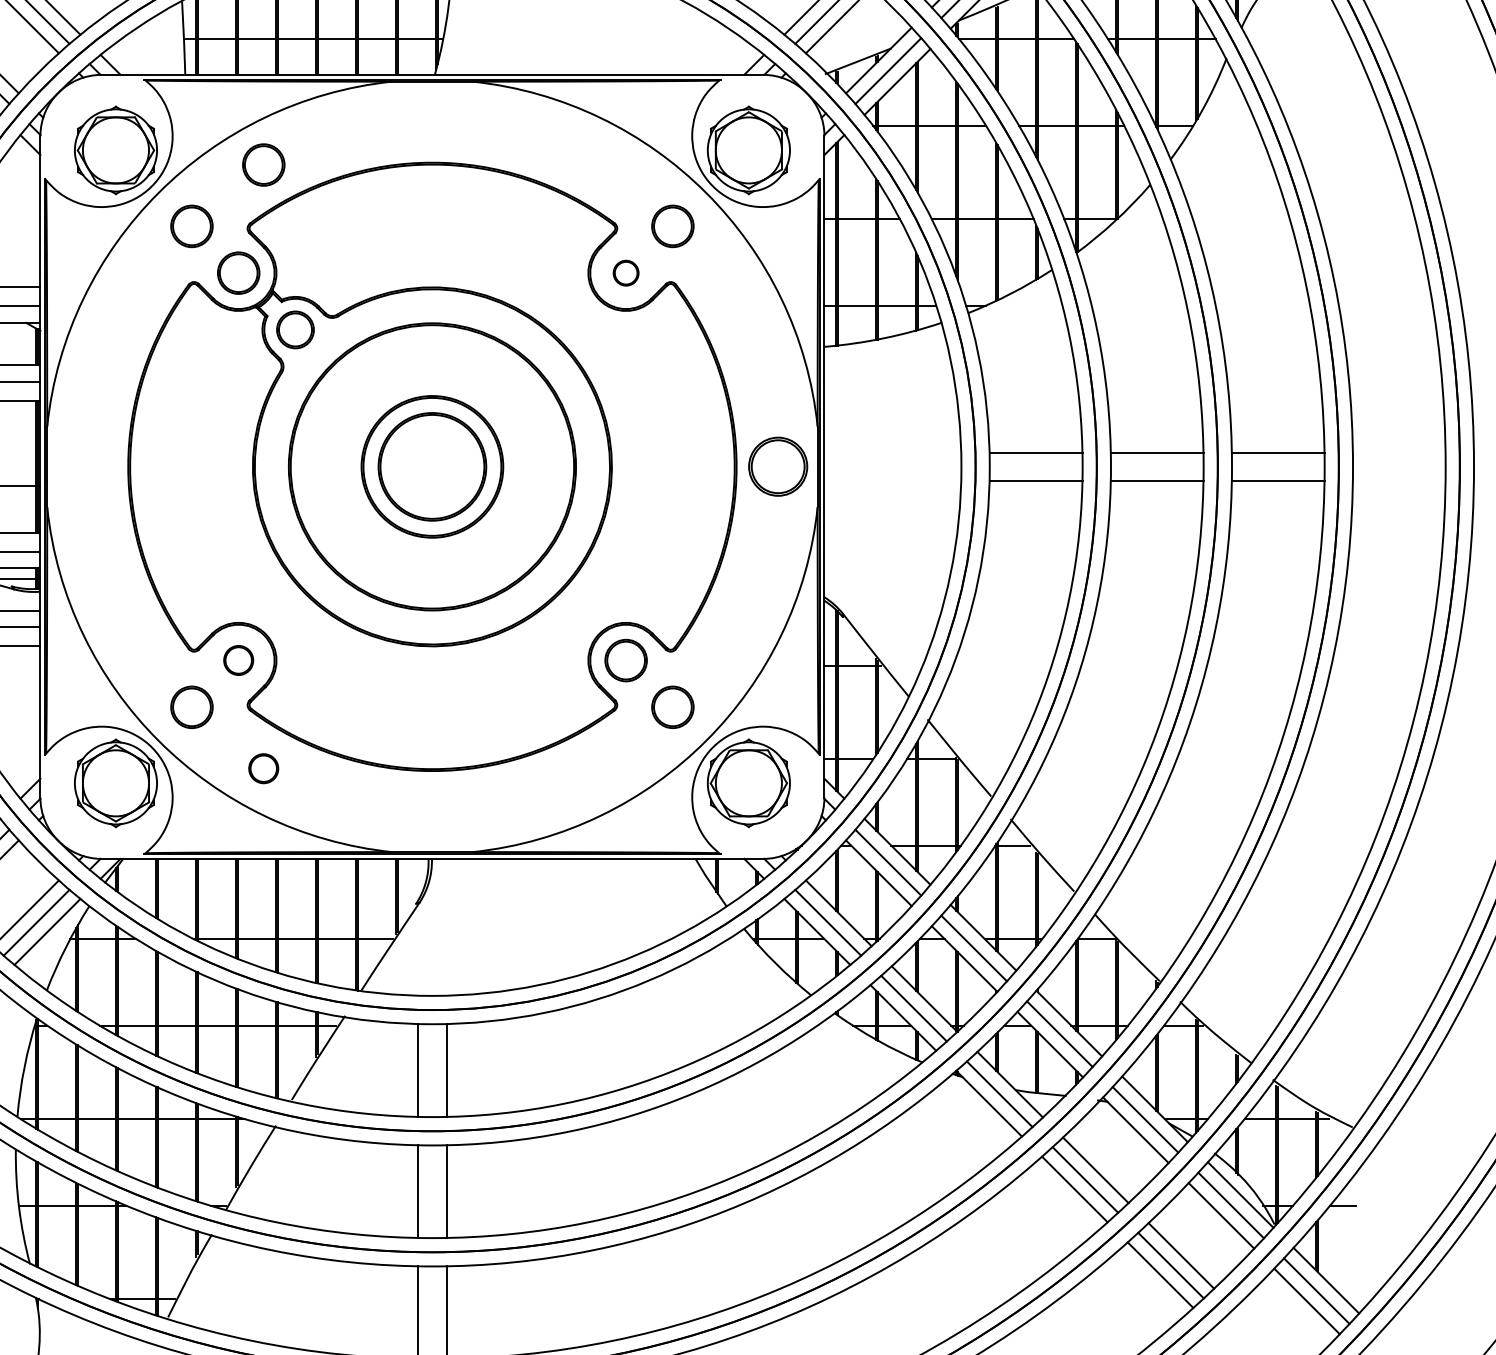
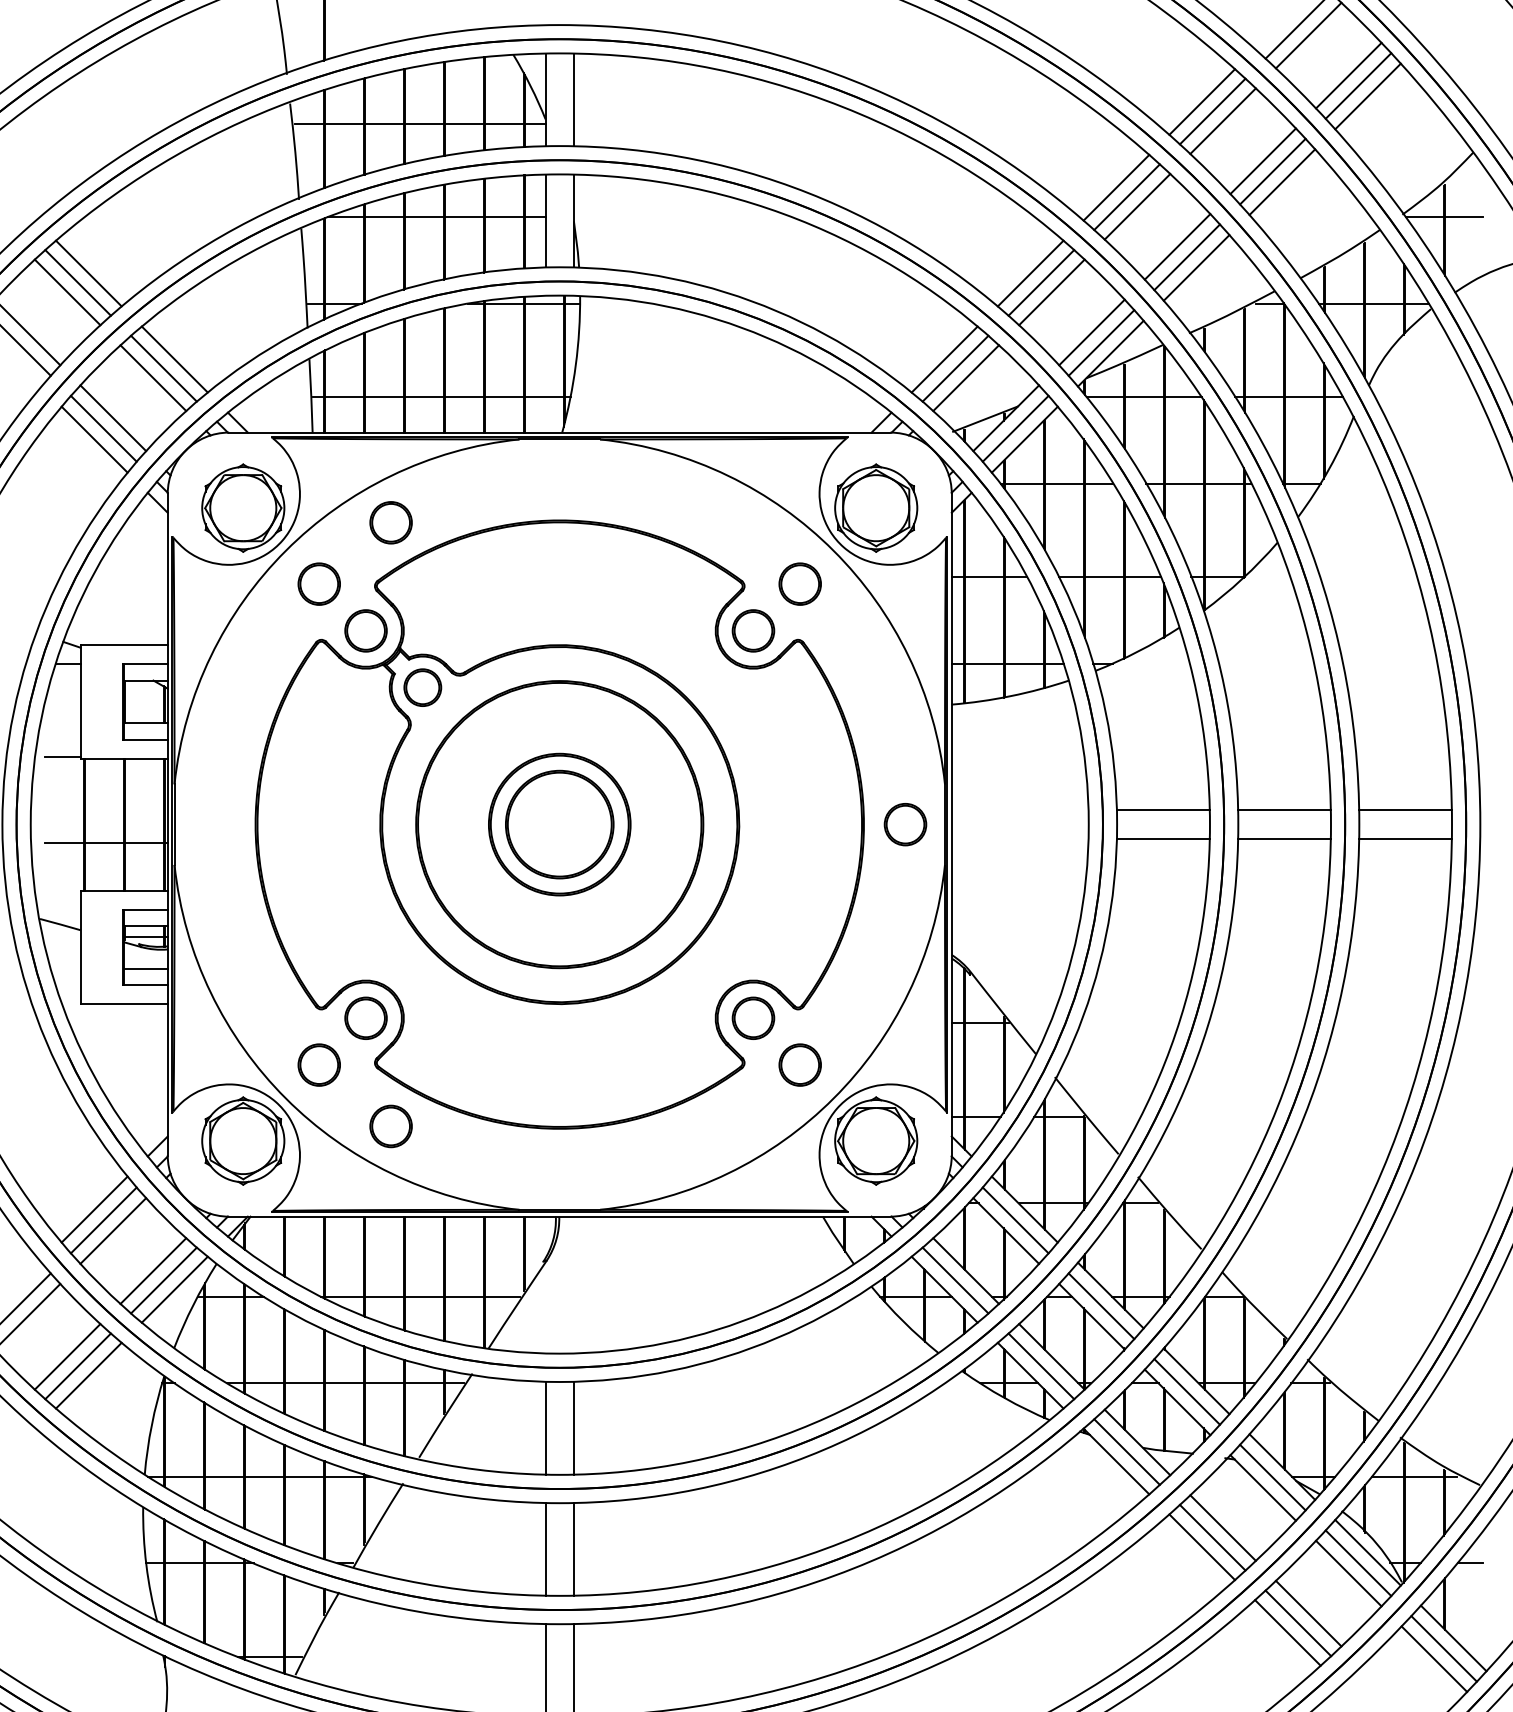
part: (626, 272) -> (753, 630), size x1.67
part: (778, 466) -> (905, 824), size x0.71
part: (238, 659) -> (365, 1017), size x1.43
part: (263, 768) -> (390, 1126), size x1.43

